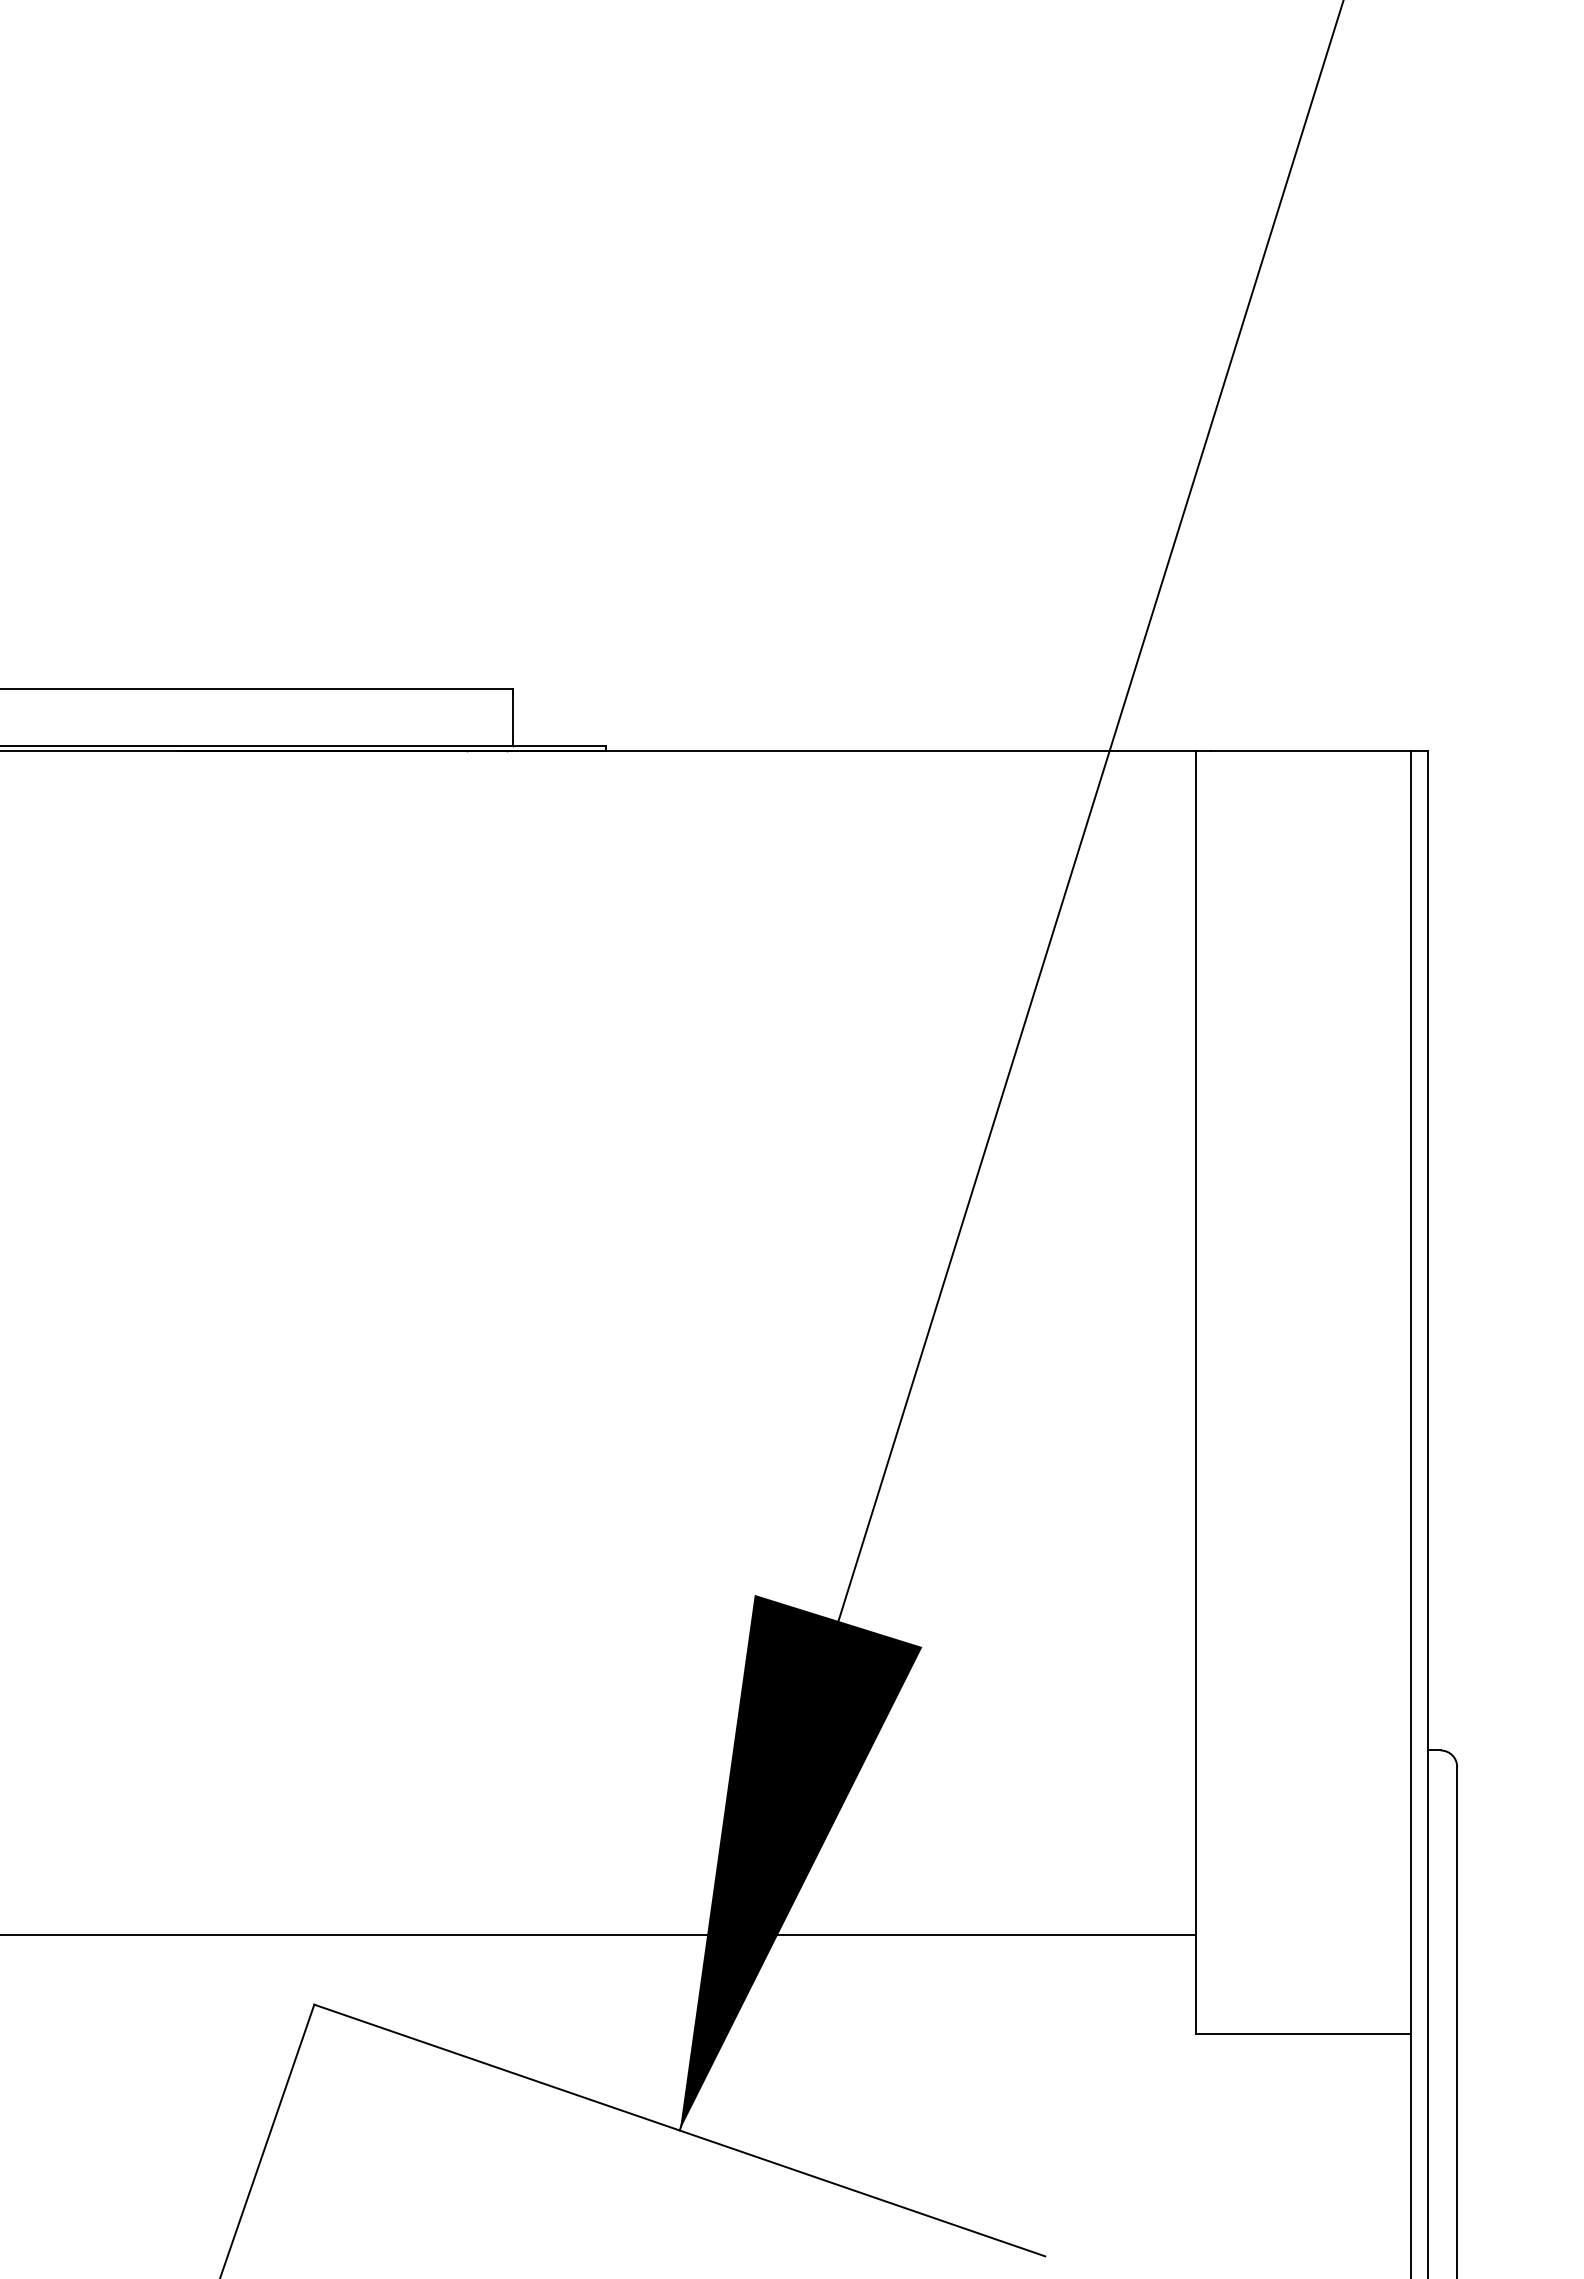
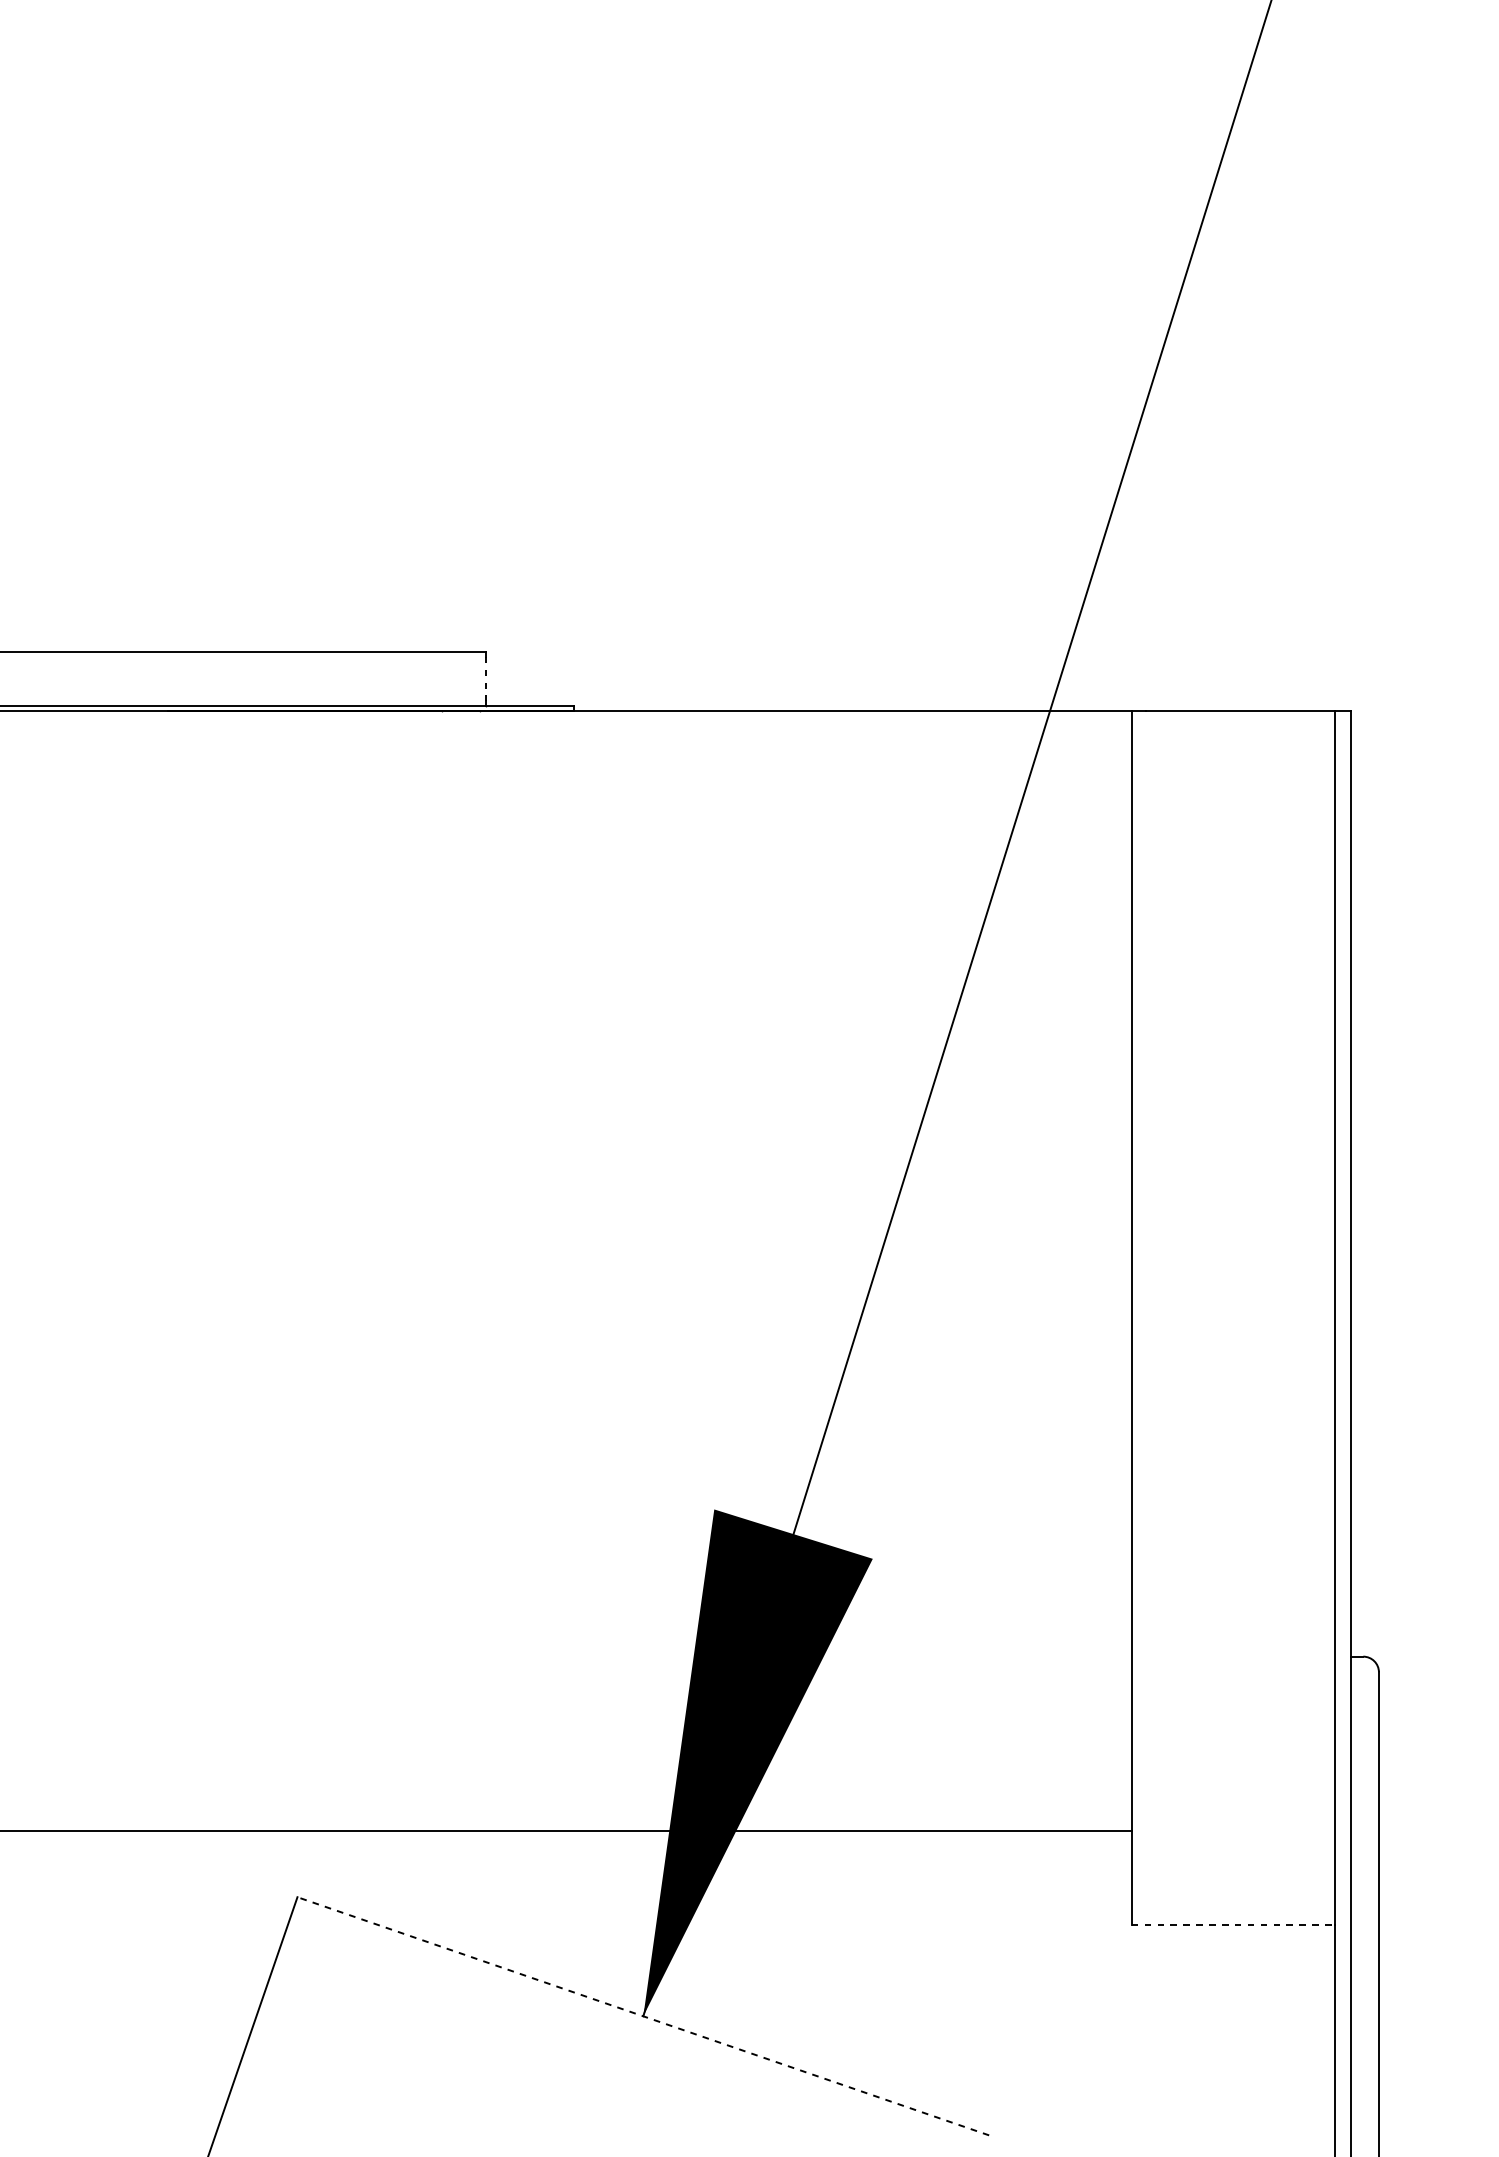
line: (513, 717) -> (485, 679), solid -> dashed
line: (1303, 2033) -> (1233, 1924), solid -> dashed
line: (679, 2130) -> (643, 2016), solid -> dashed

